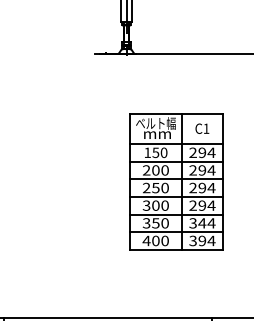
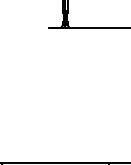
part: (175, 179) -> (90, 92), removed

